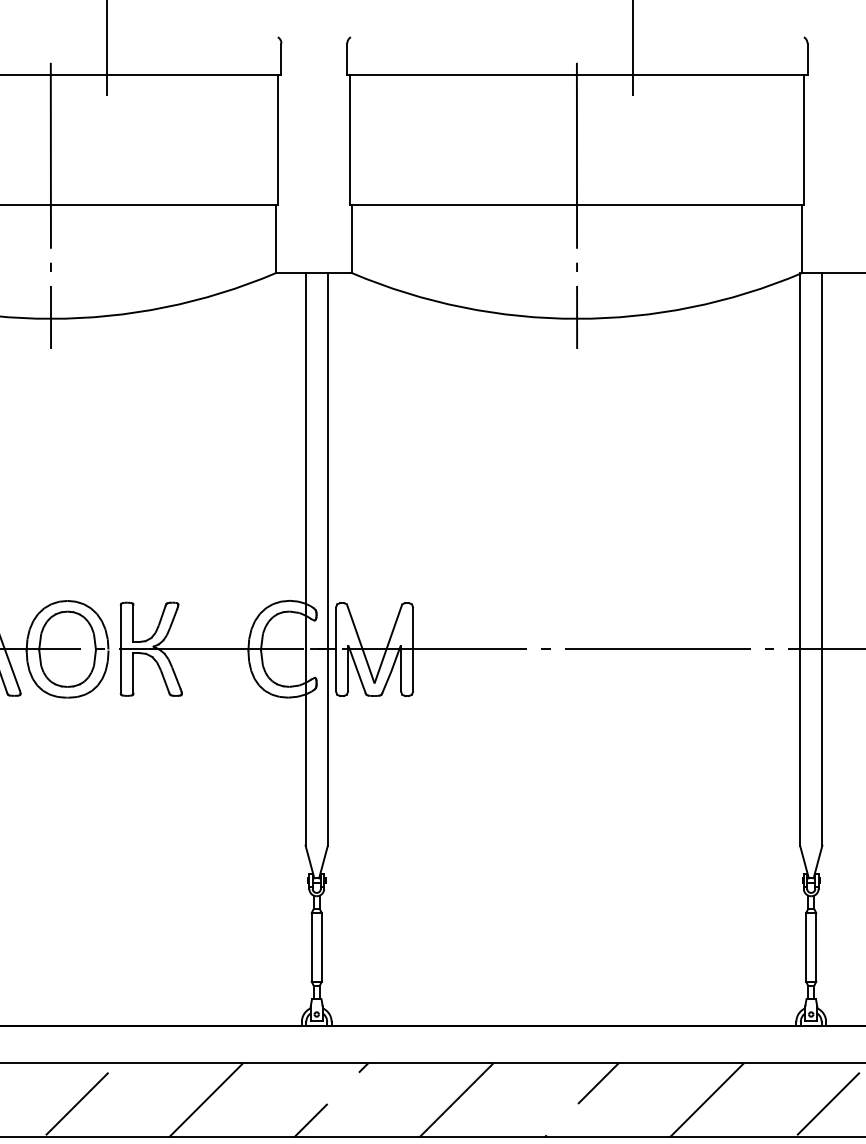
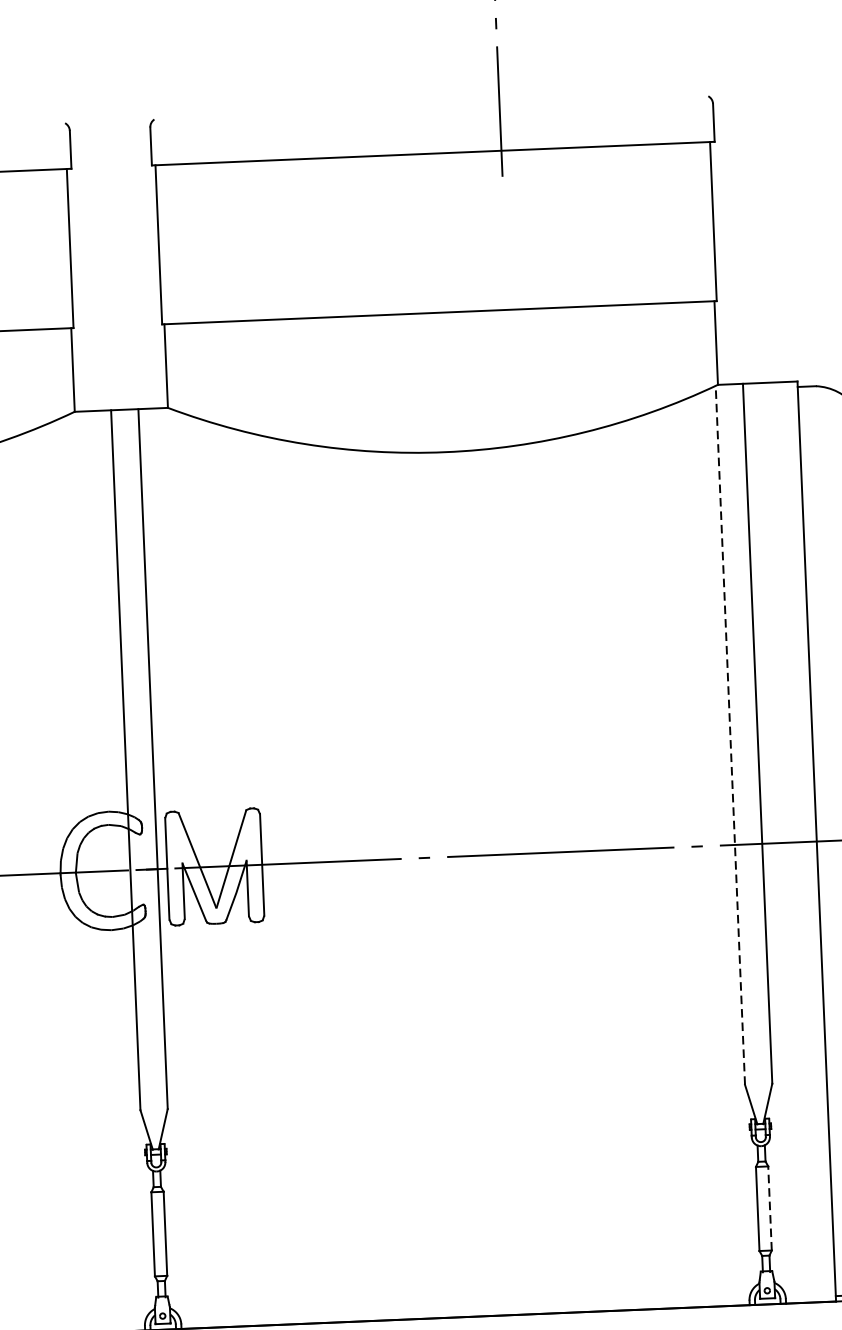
line: (576, 205) -> (438, 313), removed
line: (800, 558) -> (730, 733), solid -> dashed
line: (816, 946) -> (770, 1207), solid -> dashed

